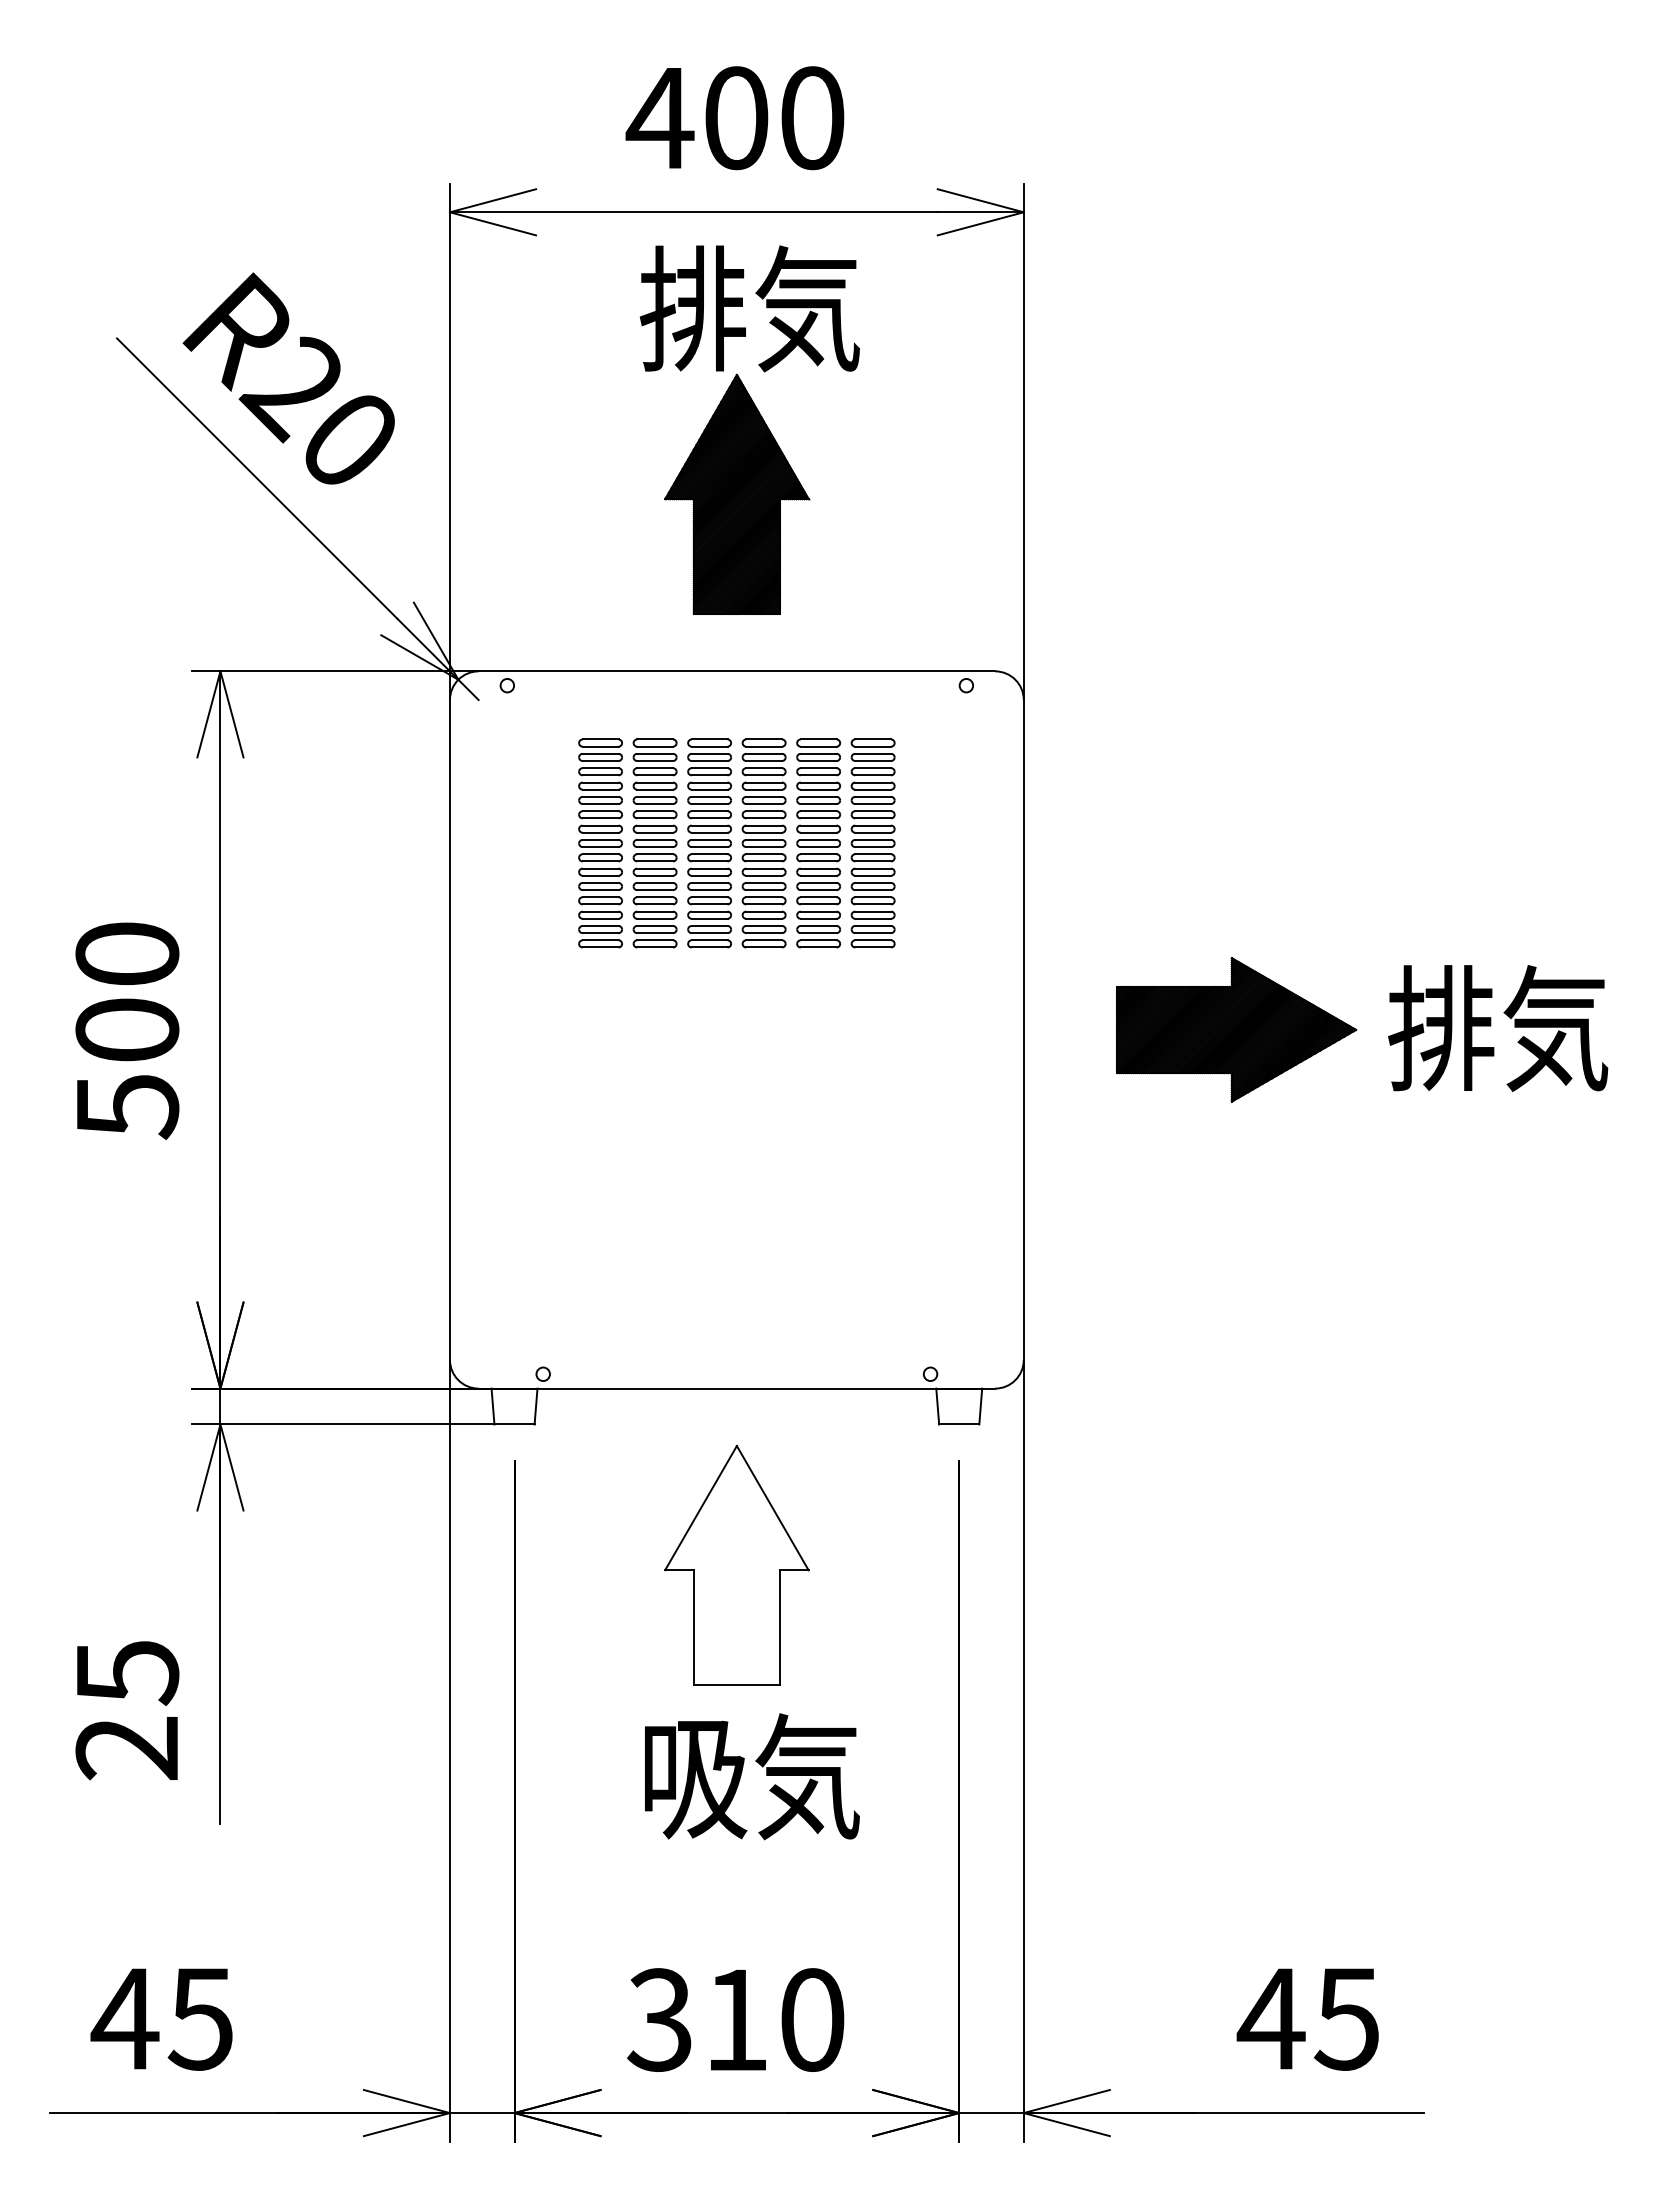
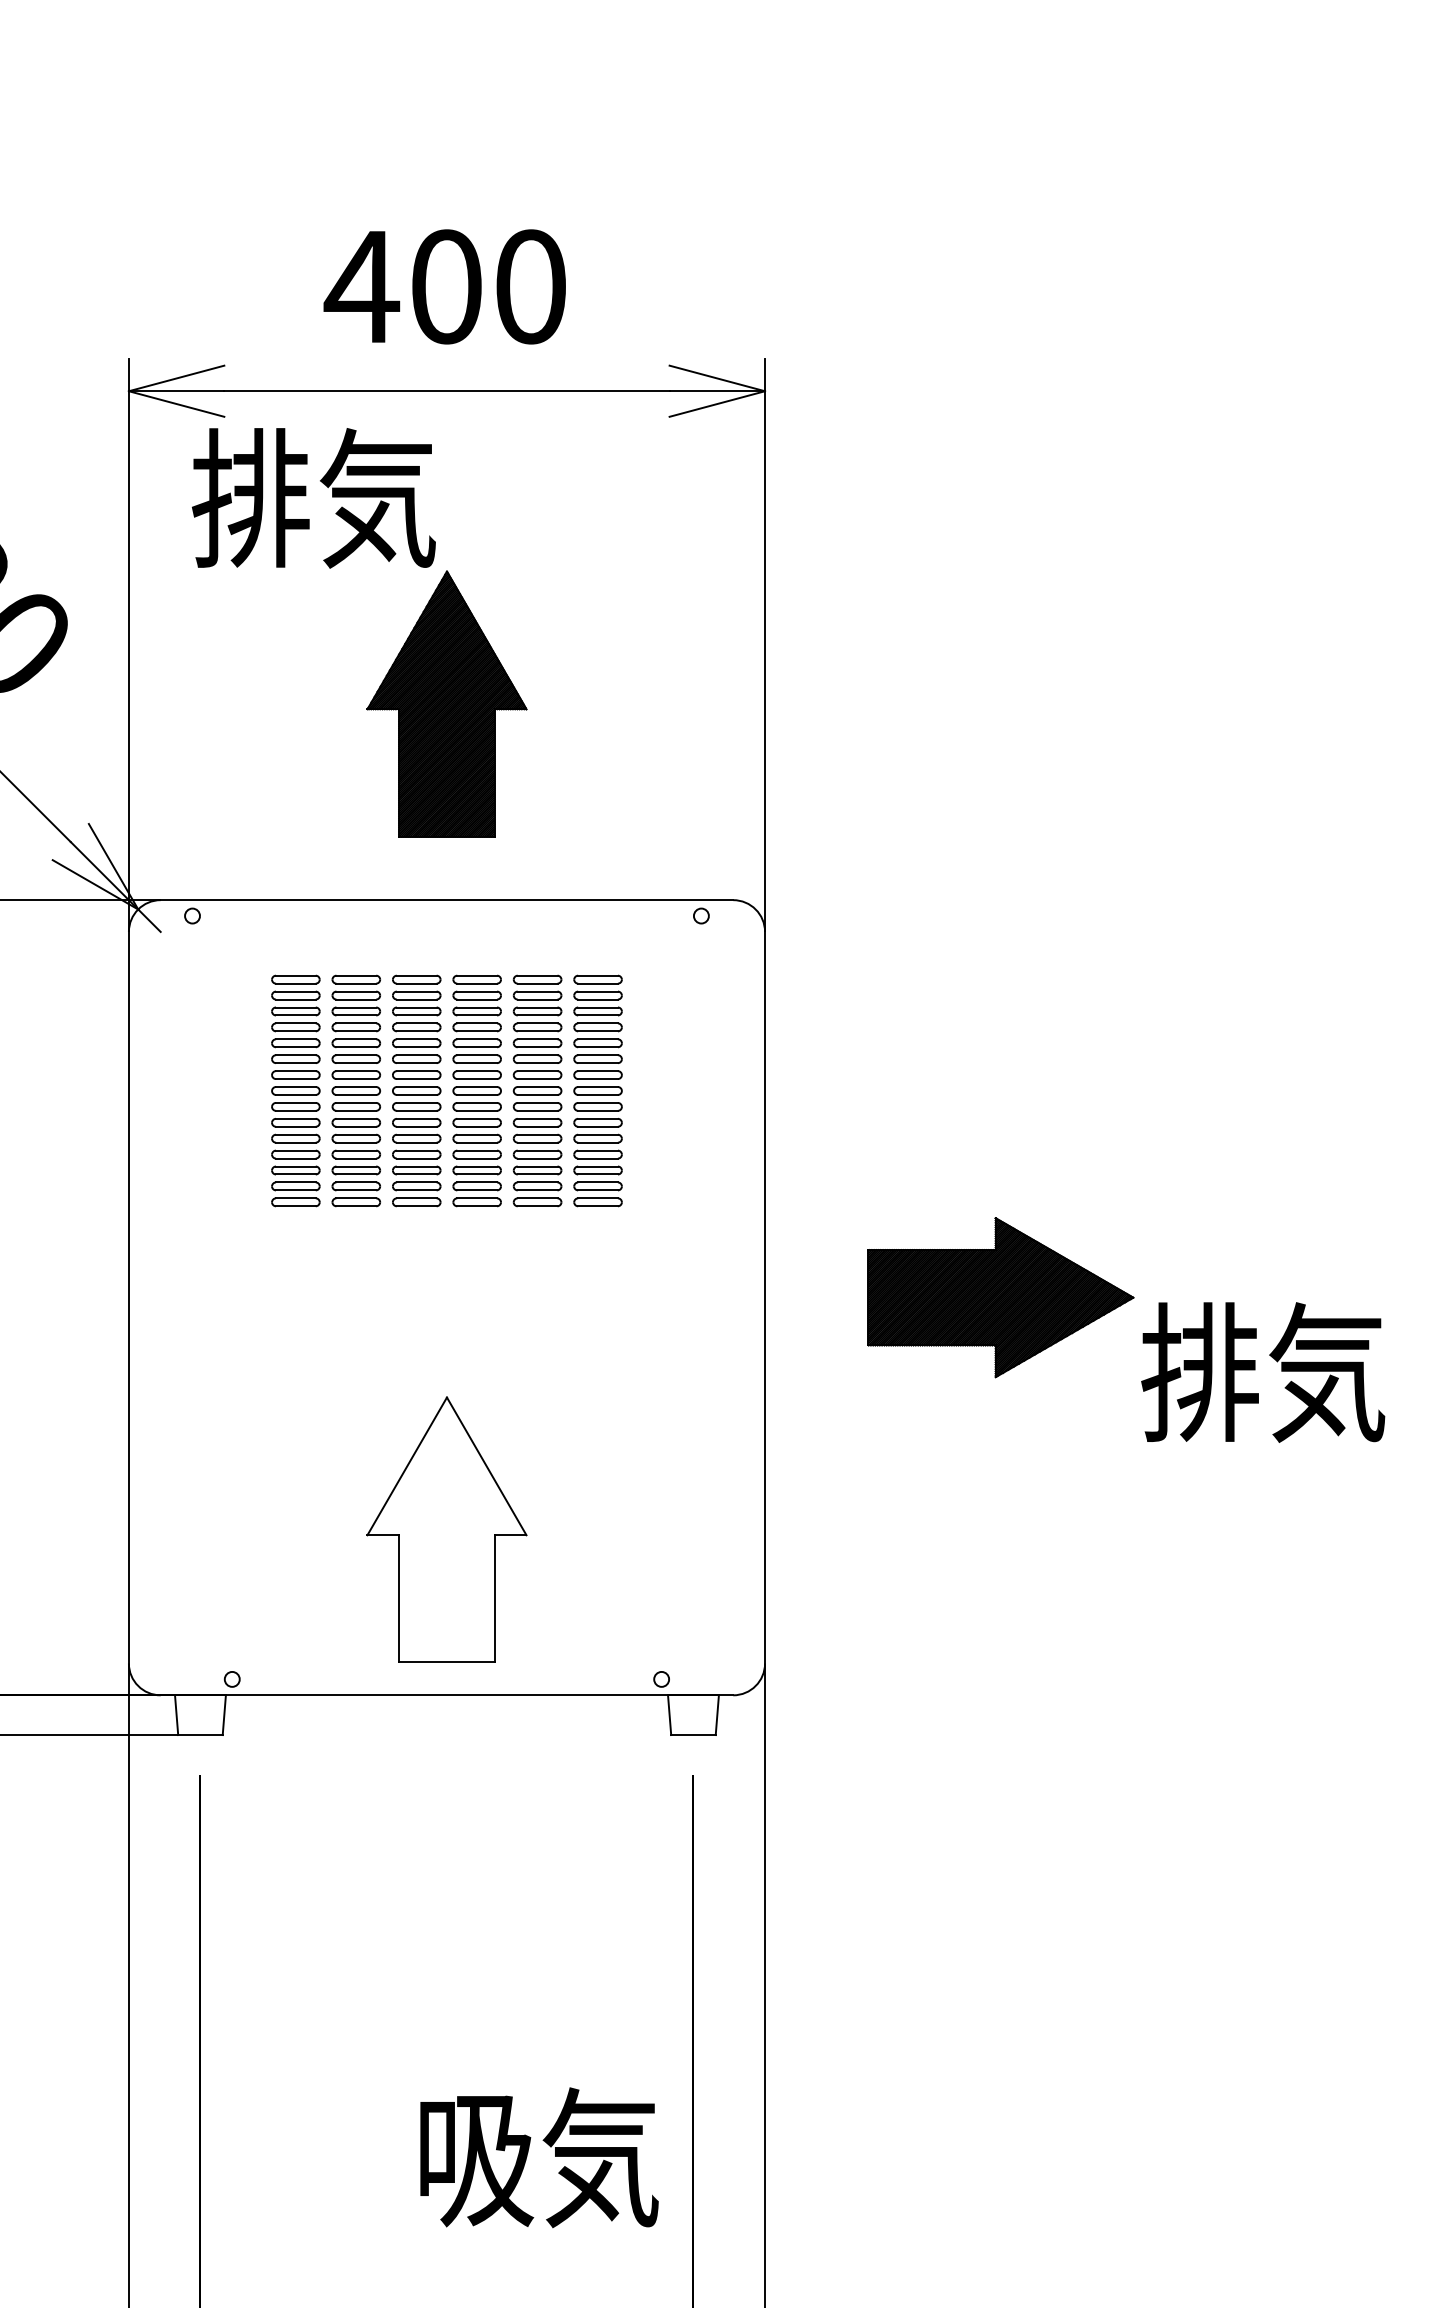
text: (749, 308) -> (313, 497), moved
text: (1498, 1028) -> (1263, 1372), moved
part: (736, 1564) -> (446, 1528), moved
text: (752, 1776) -> (539, 2157), moved

